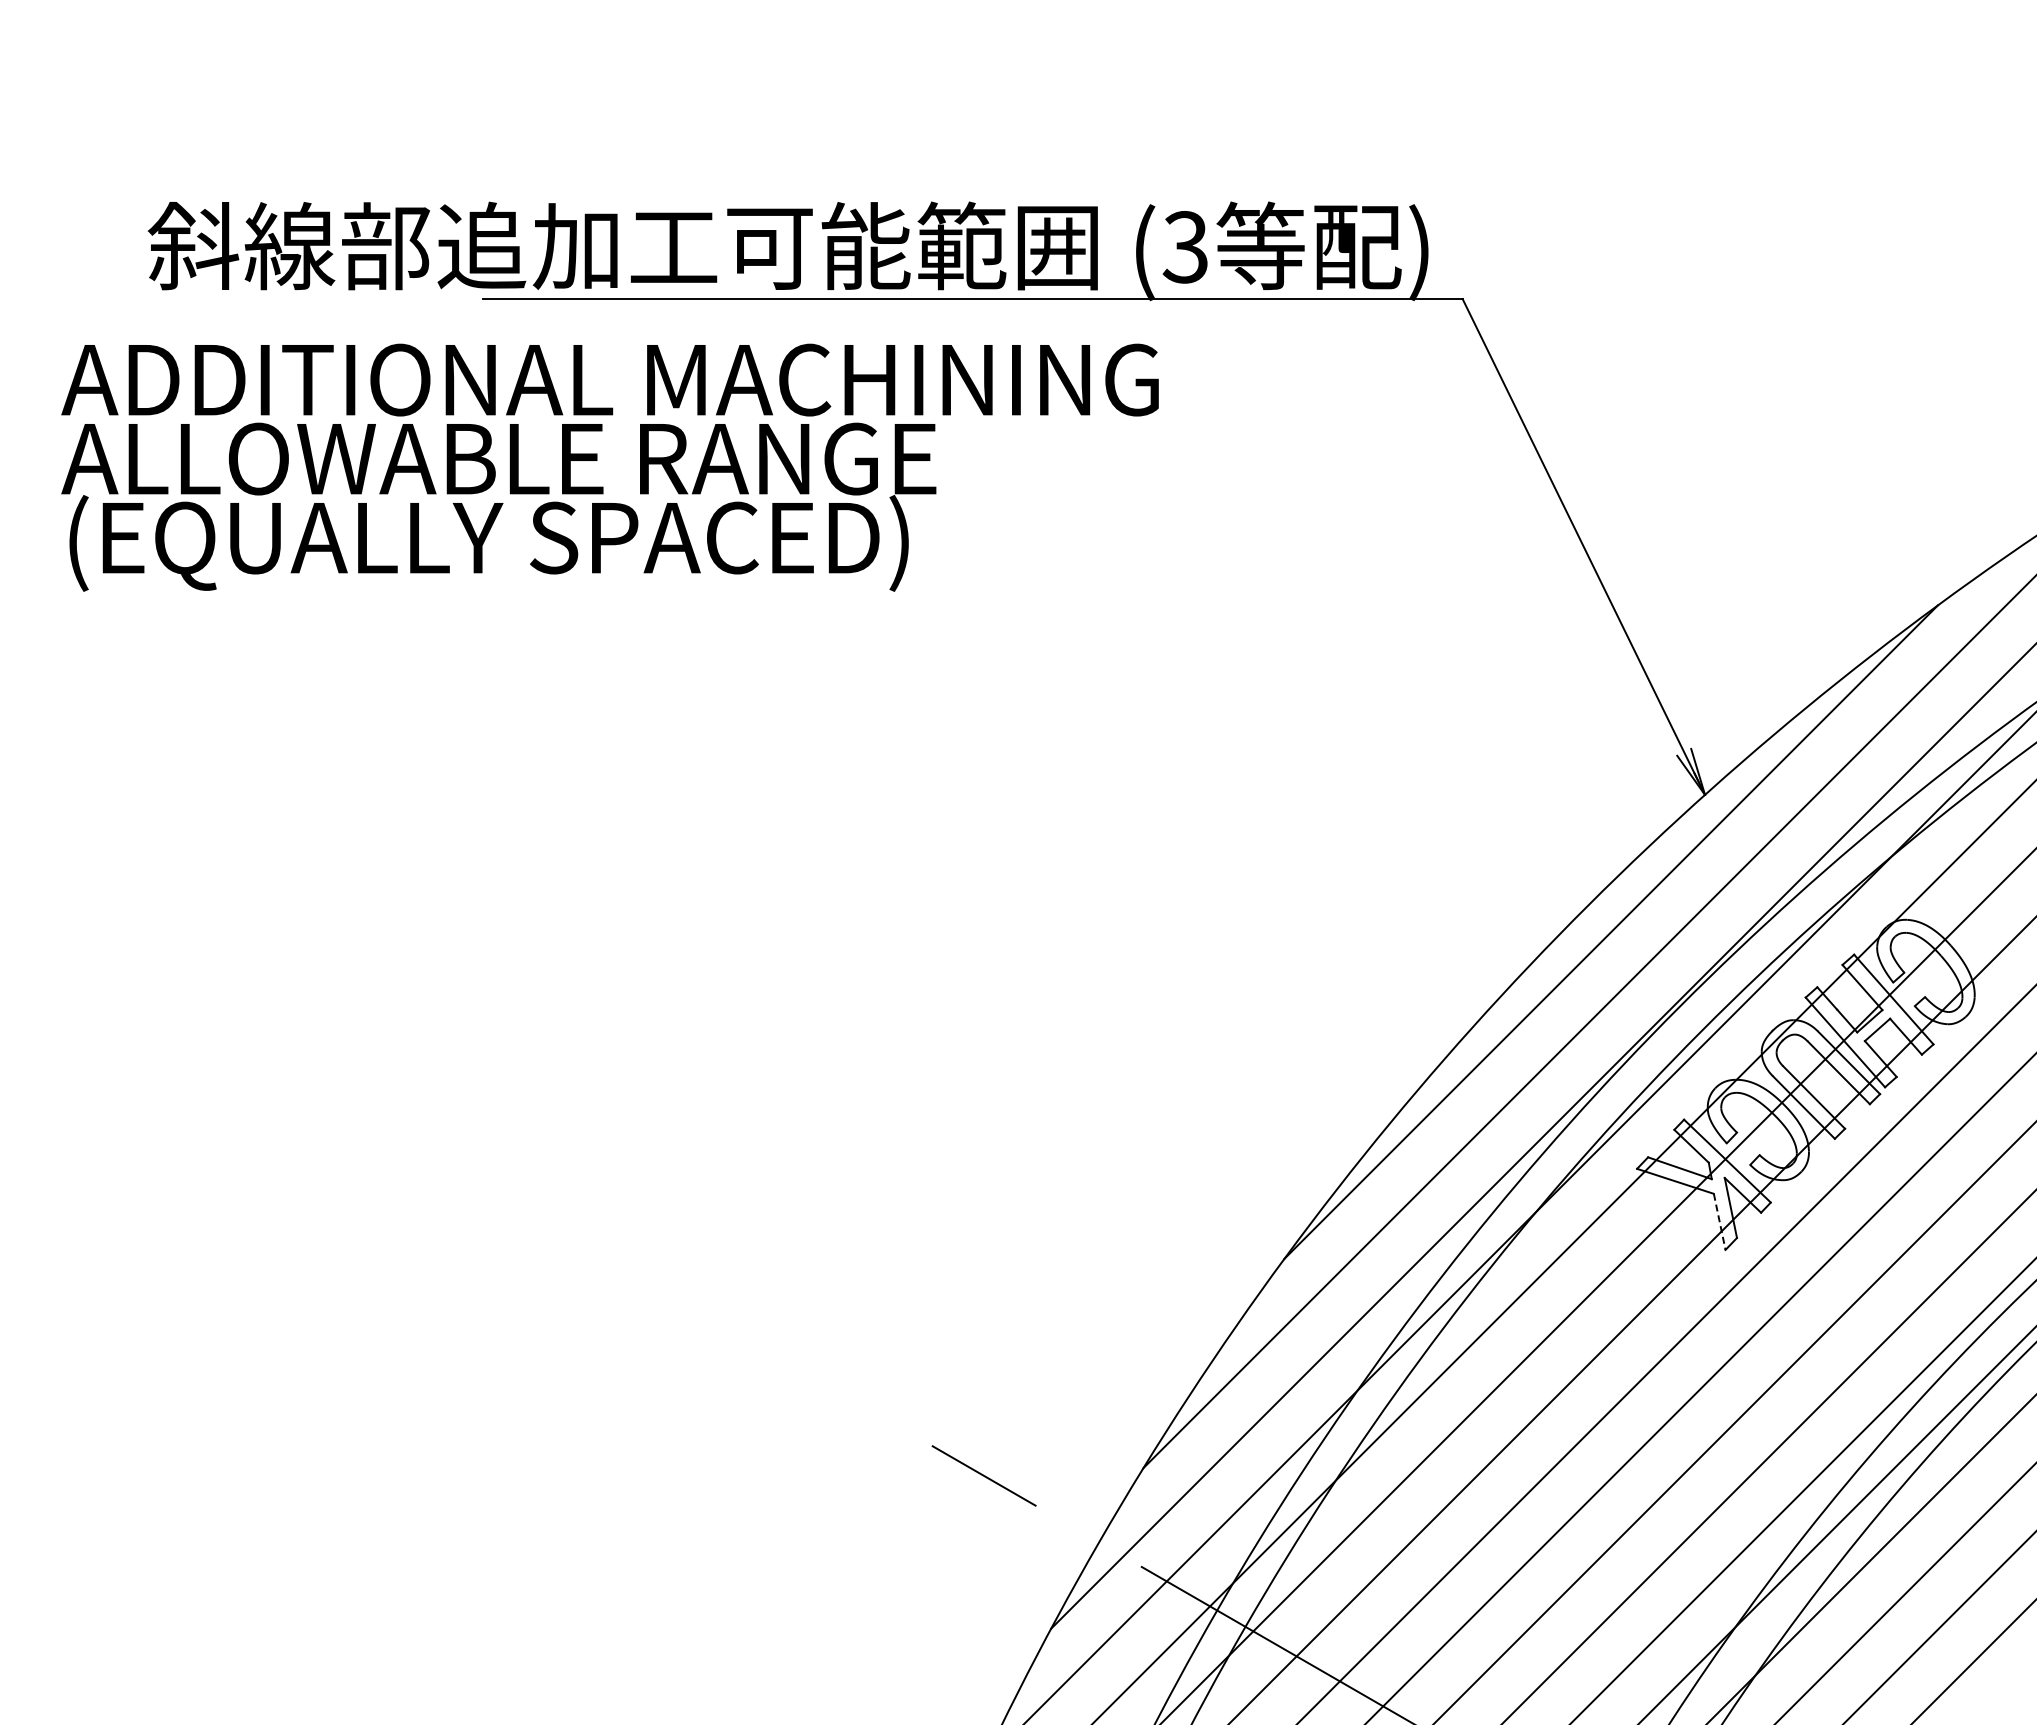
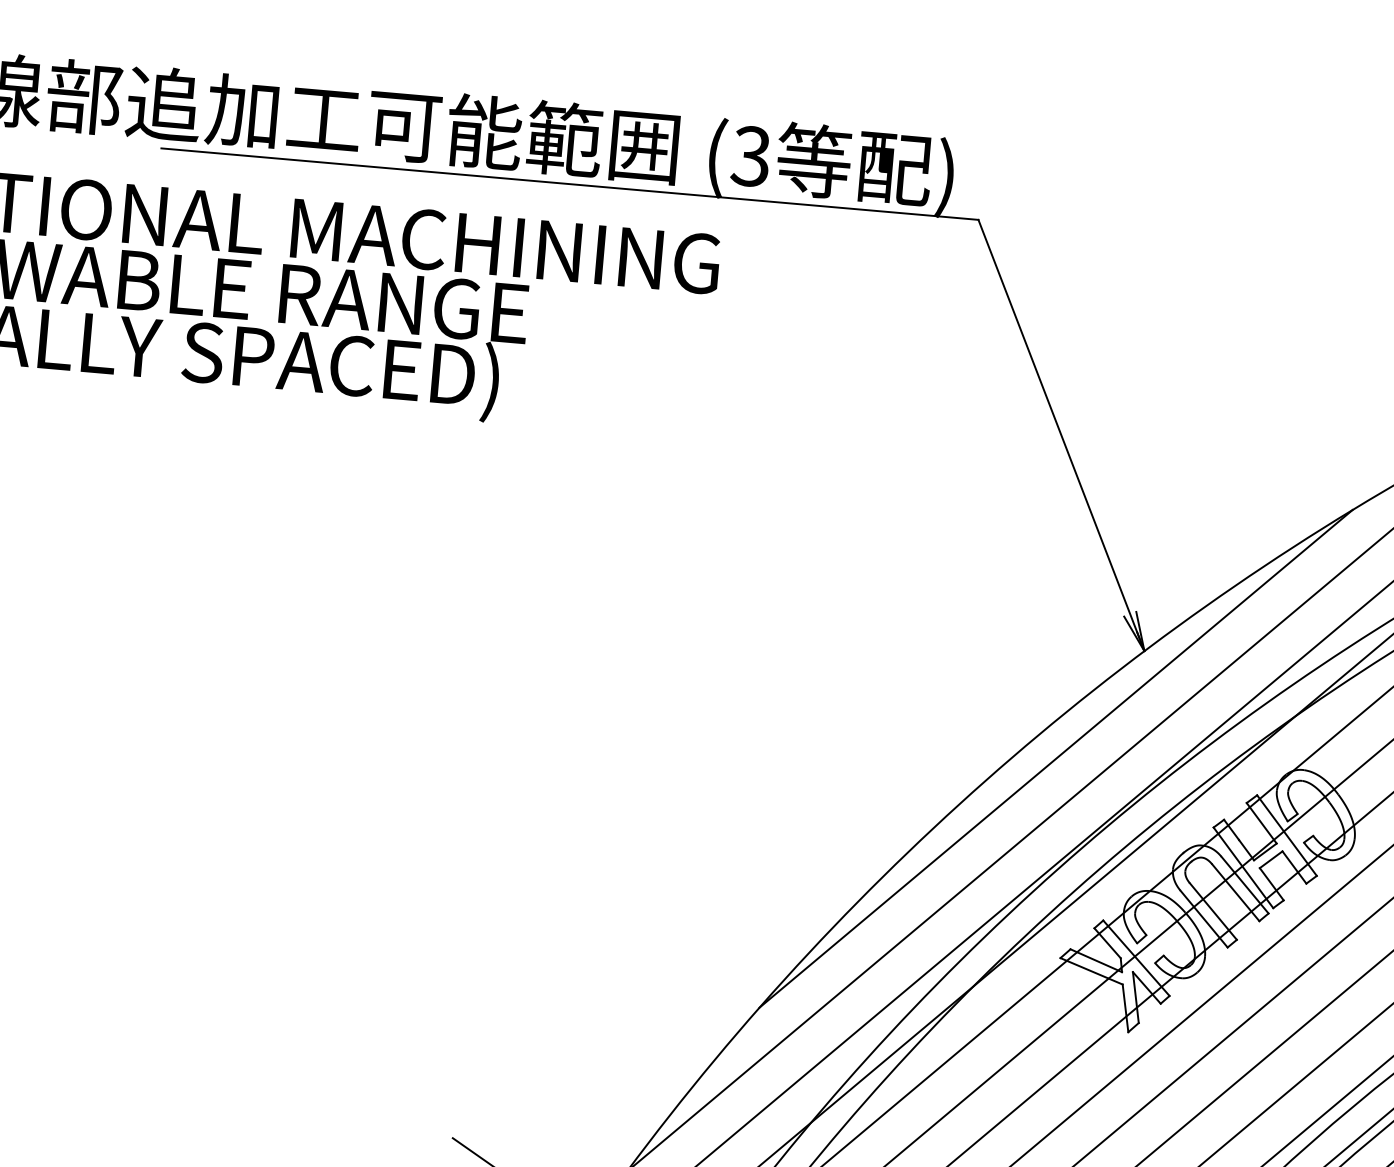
line: (1719, 1221) -> (1125, 1008), dashed -> solid

